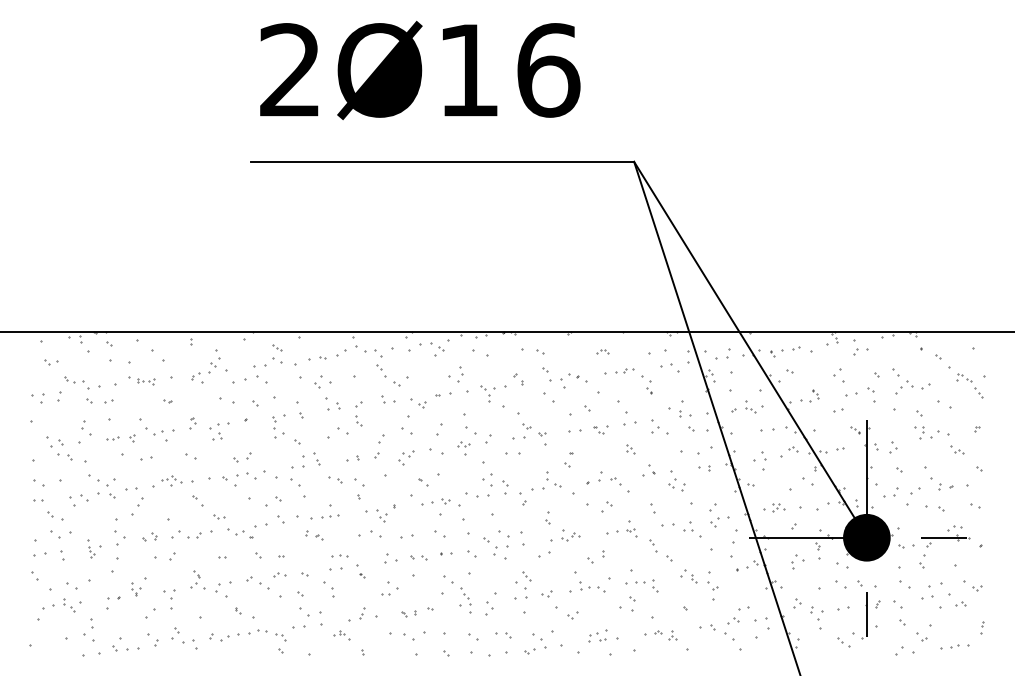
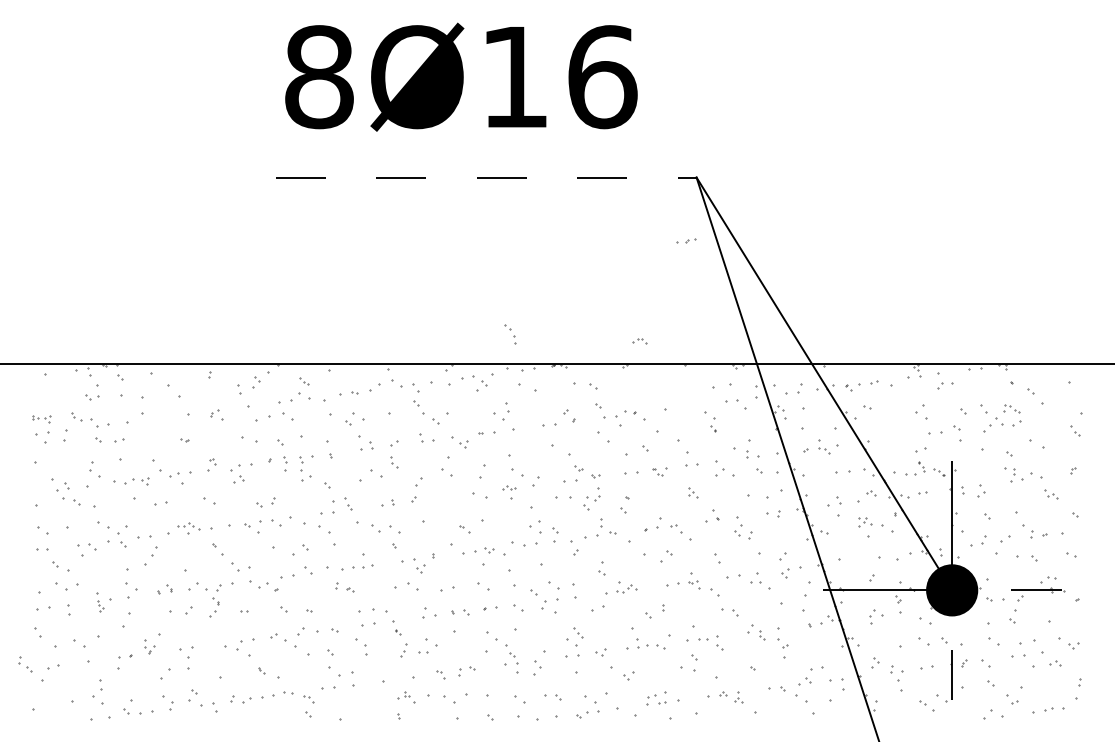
text: (290, 70) -> (319, 77), 2Ø16 -> 8Ø16
line: (442, 161) -> (486, 177), solid -> dashed
part: (602, 352) -> (639, 341), moved
part: (51, 362) -> (92, 397), moved
part: (212, 367) -> (256, 382), moved
part: (624, 370) -> (686, 240), moved
part: (963, 377) -> (1011, 408), moved
part: (145, 382) -> (41, 419), moved
part: (485, 394) -> (510, 334), moved
part: (809, 395) -> (915, 468), moved
part: (259, 422) -> (285, 463), added
part: (112, 438) -> (123, 481), size x1.6
part: (406, 457) -> (591, 502), moved
part: (335, 479) -> (368, 526), size x1.6
part: (778, 507) -> (865, 522), moved
part: (218, 516) -> (240, 567), size x1.6
part: (653, 546) -> (717, 599), size x1.6
part: (339, 556) -> (372, 610), size x1.6
part: (279, 575) -> (307, 631), size x1.6
part: (195, 579) -> (214, 607), moved
part: (69, 605) -> (25, 664), moved
part: (361, 613) -> (403, 650), moved
part: (409, 613) -> (449, 673), size x1.6
part: (982, 628) -> (1079, 689), size x1.6
part: (341, 635) -> (406, 697), moved

